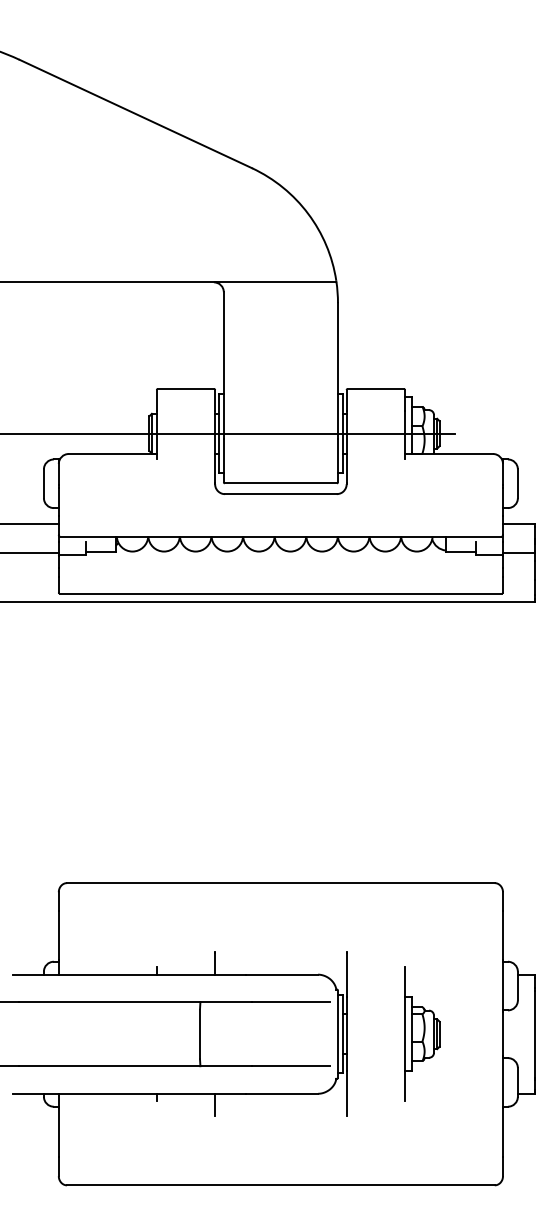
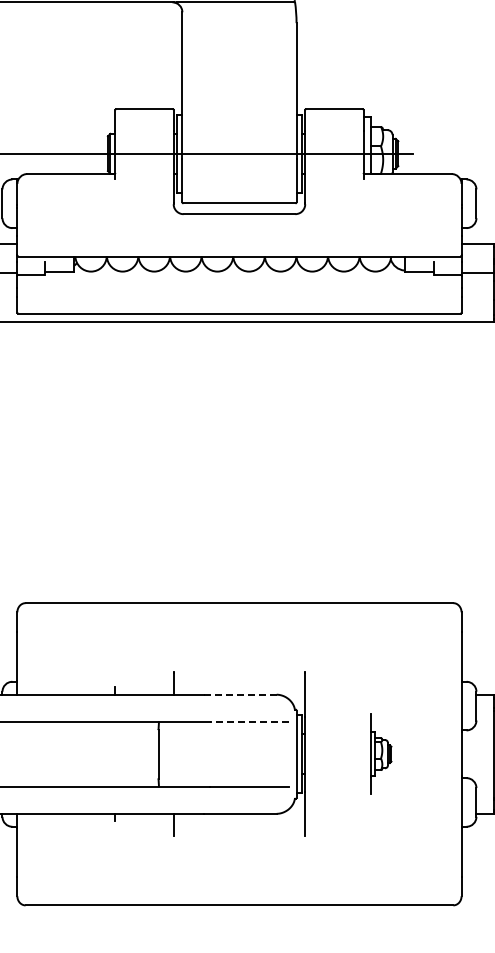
line: (281, 974) -> (240, 694), solid -> dashed
line: (290, 1001) -> (249, 721), solid -> dashed
part: (422, 1033) -> (381, 753), size x0.6

